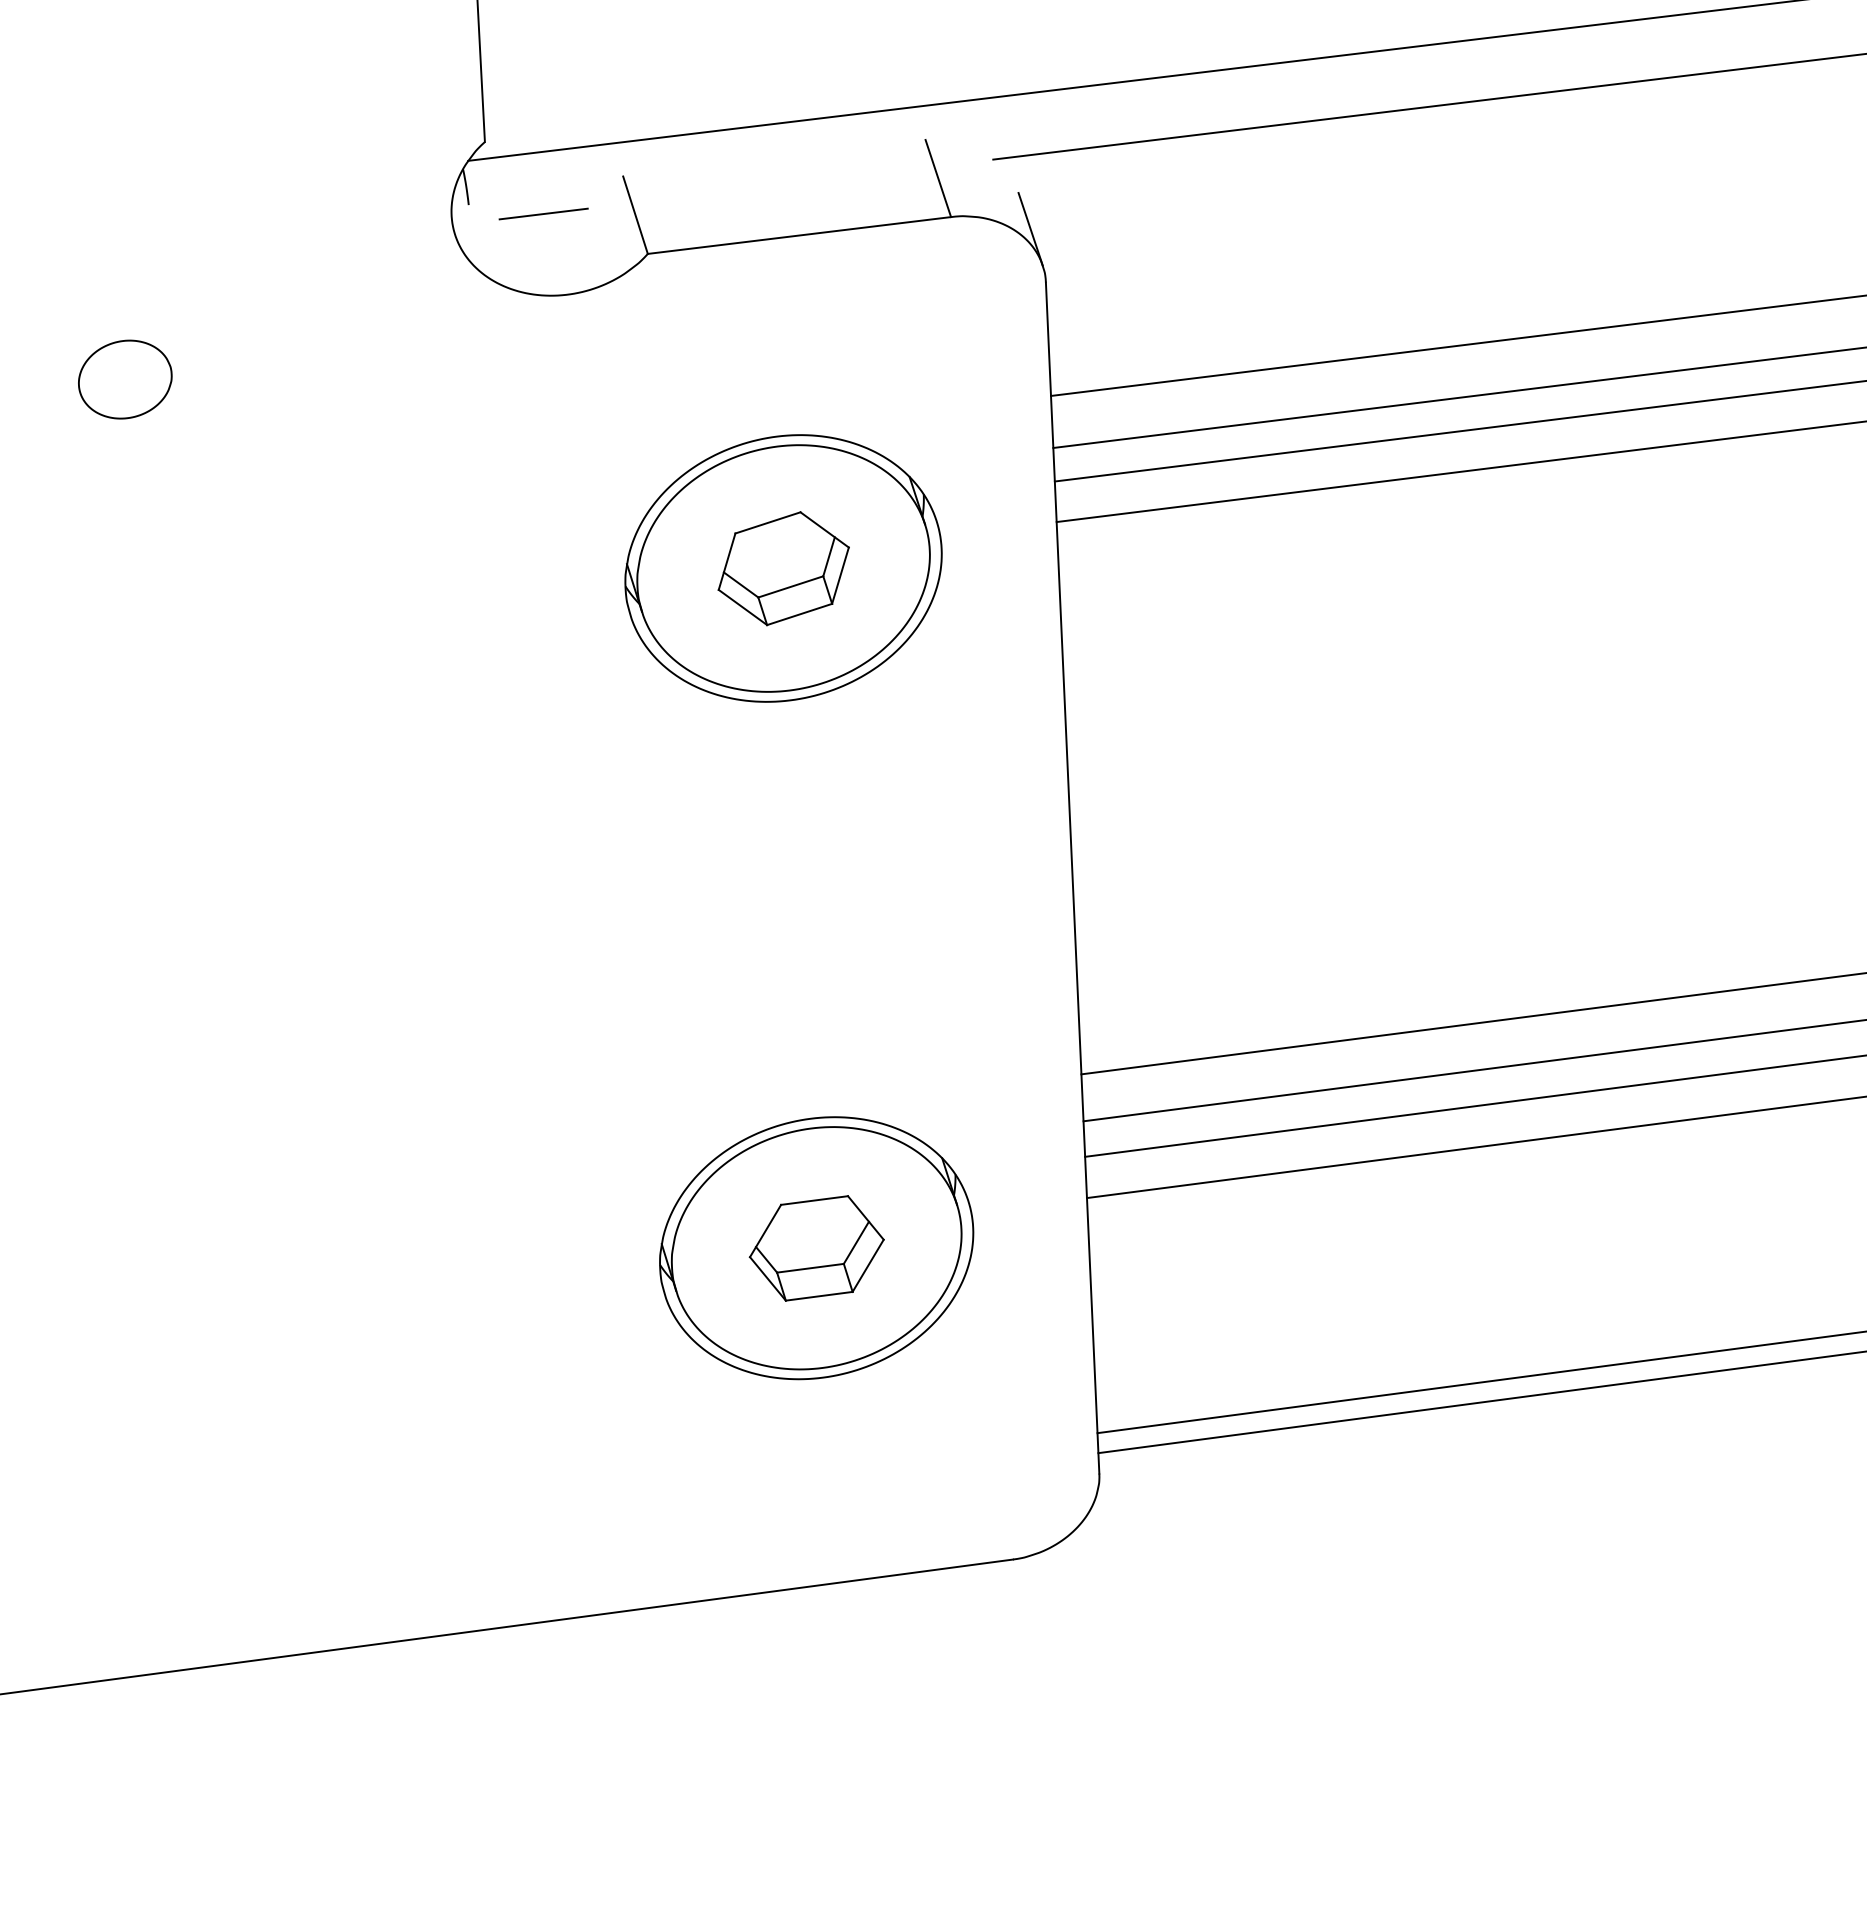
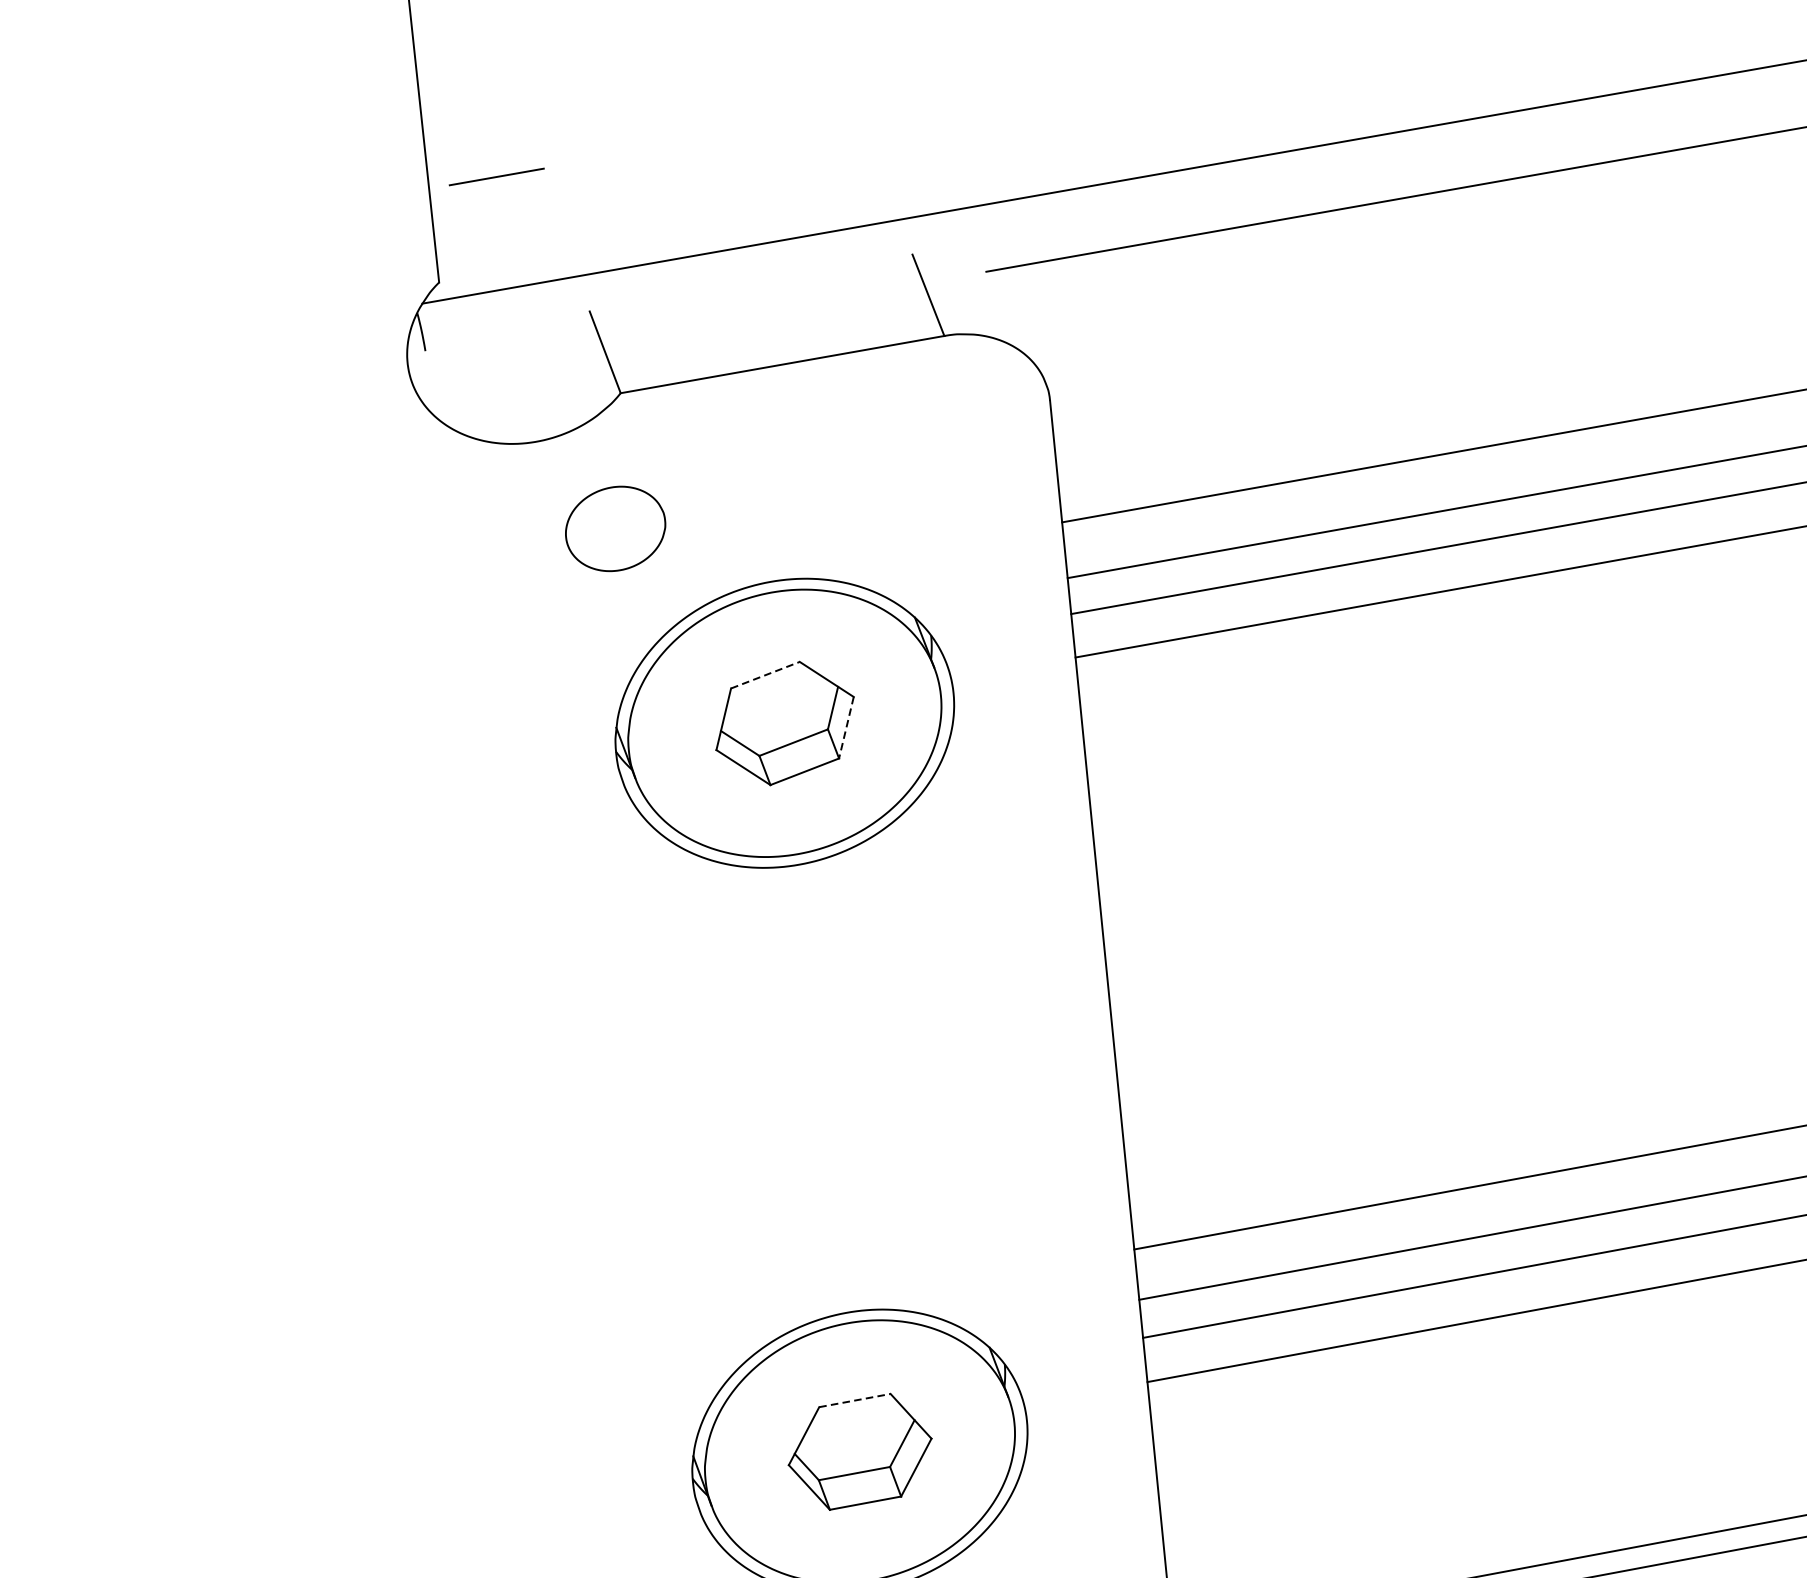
line: (543, 213) -> (496, 176), moved
line: (1030, 228) -> (1030, 343), removed
part: (125, 379) -> (615, 528), moved
line: (768, 522) -> (765, 674), solid -> dashed
line: (840, 576) -> (846, 728), solid -> dashed
line: (814, 1200) -> (854, 1400), solid -> dashed

